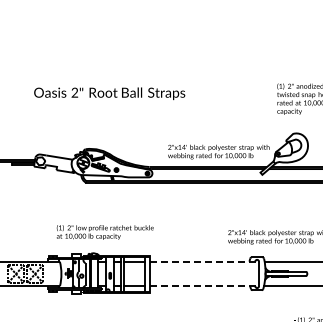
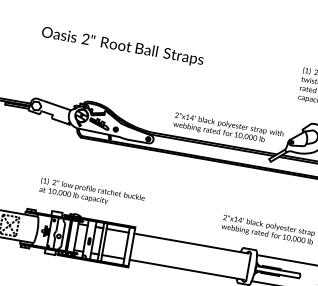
line: (203, 261) -> (191, 243), dashed -> solid
line: (203, 286) -> (187, 270), dashed -> solid

